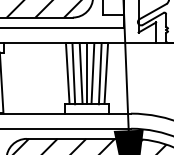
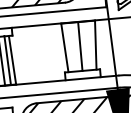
line: (73, 73) -> (69, 47), removed
line: (80, 73) -> (75, 47), removed
line: (92, 73) -> (84, 46), removed
line: (99, 73) -> (90, 45), removed

